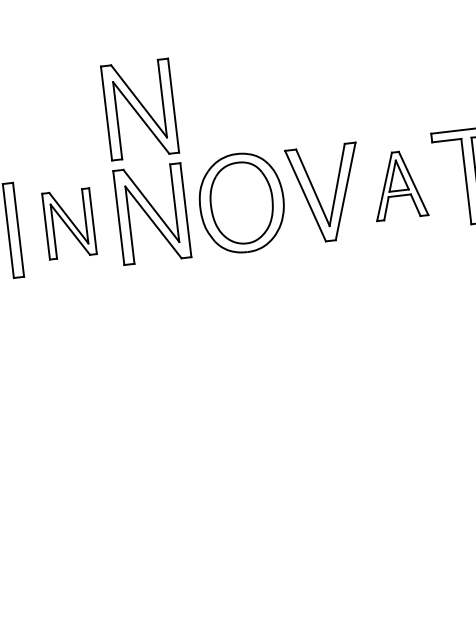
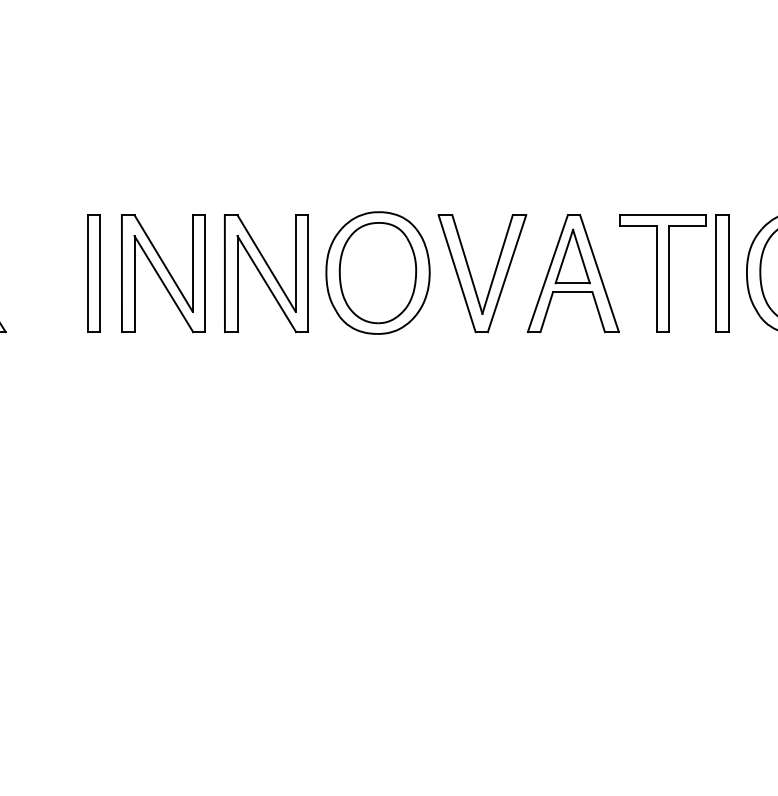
part: (139, 109) -> (266, 143), removed
part: (398, 185) -> (572, 273), size x1.43
part: (69, 223) -> (163, 273), size x1.43

